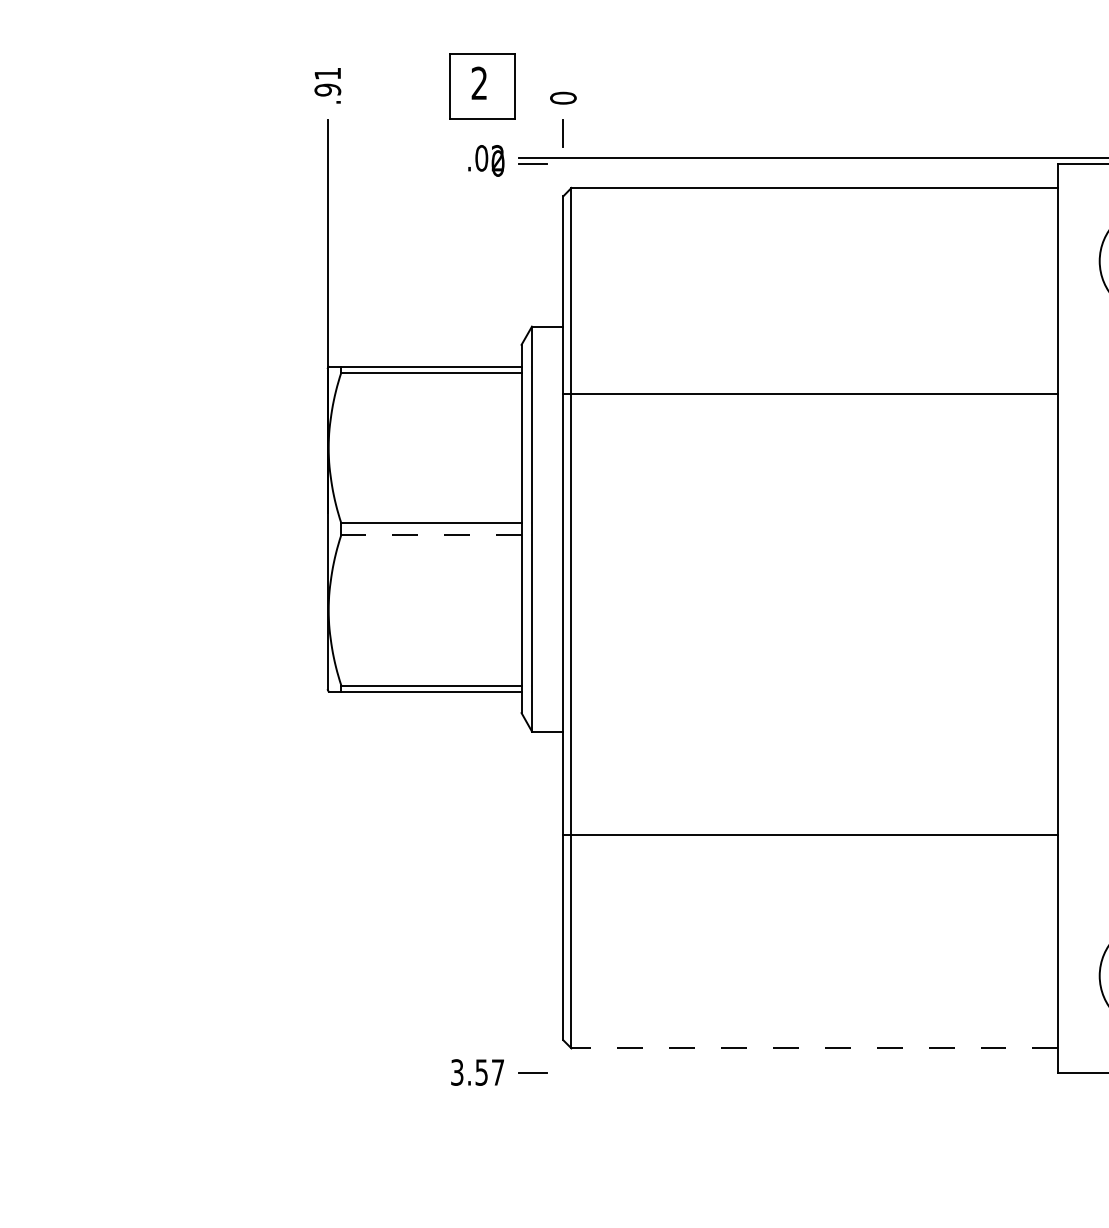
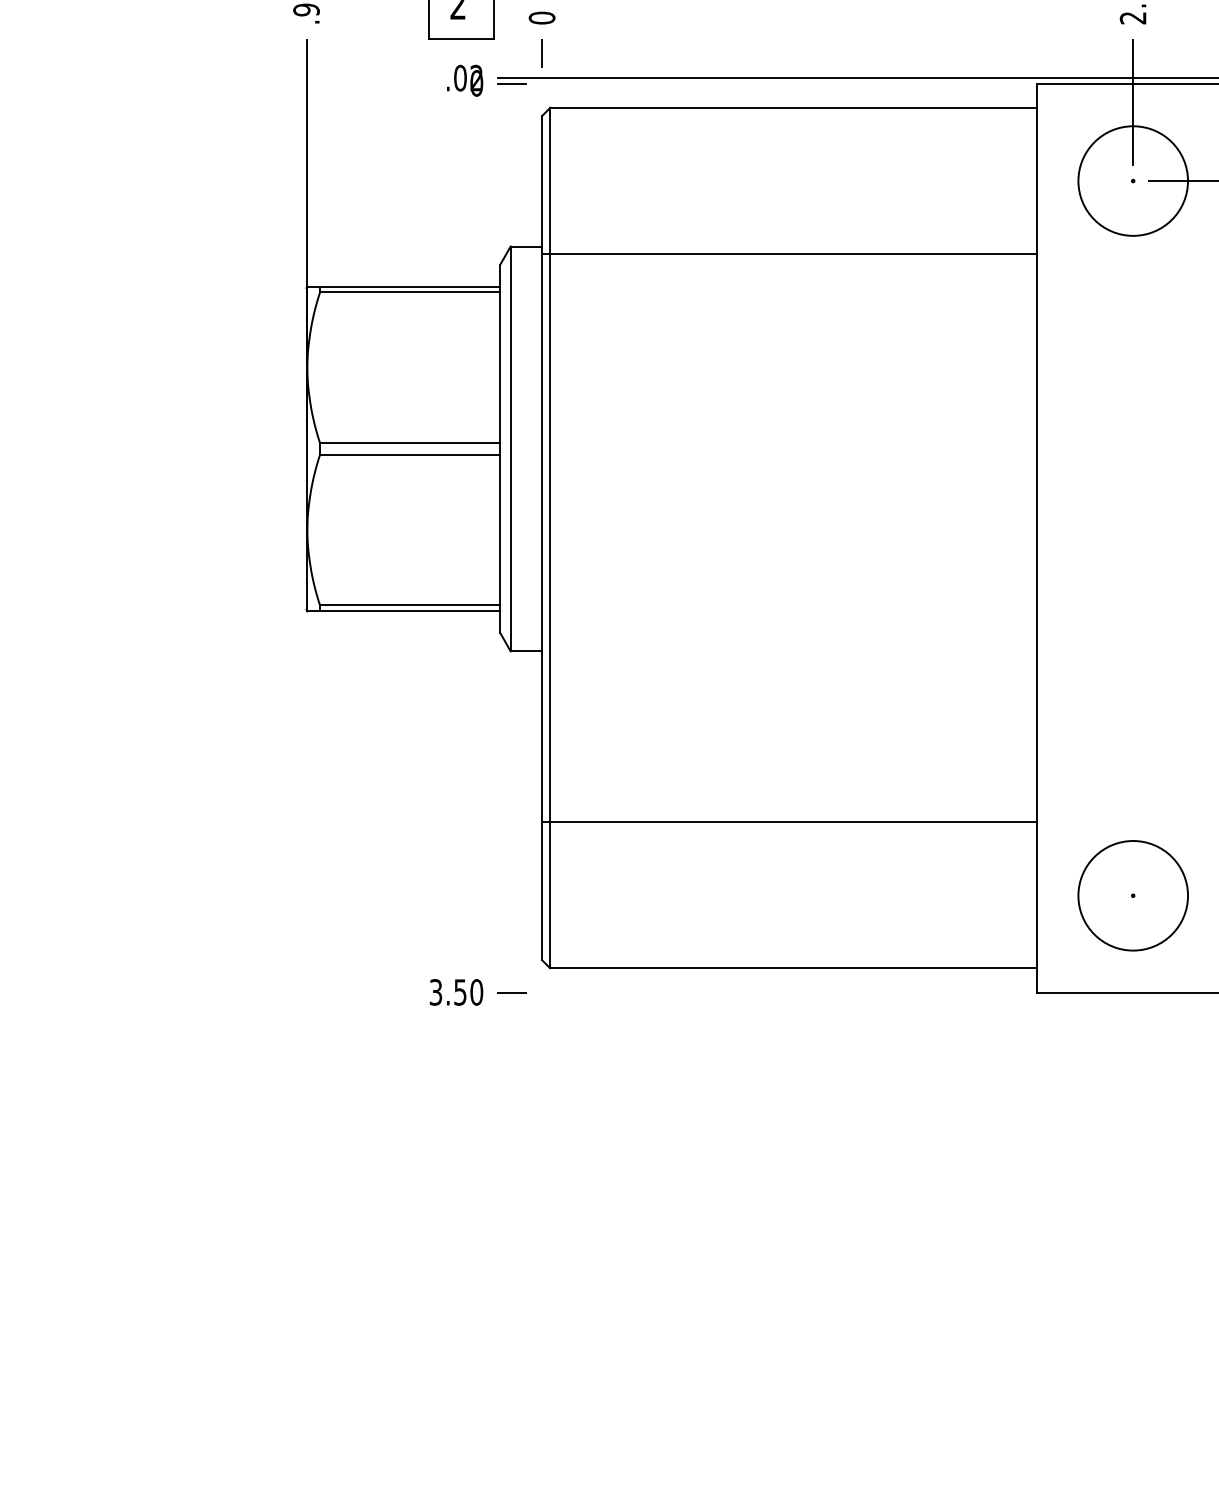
line: (810, 393) -> (789, 253), moved
line: (430, 534) -> (409, 454), dashed -> solid
line: (810, 835) -> (789, 822), moved
line: (814, 1048) -> (793, 968), dashed -> solid
text: (497, 1072) -> (476, 992), 3.57 -> 3.50

